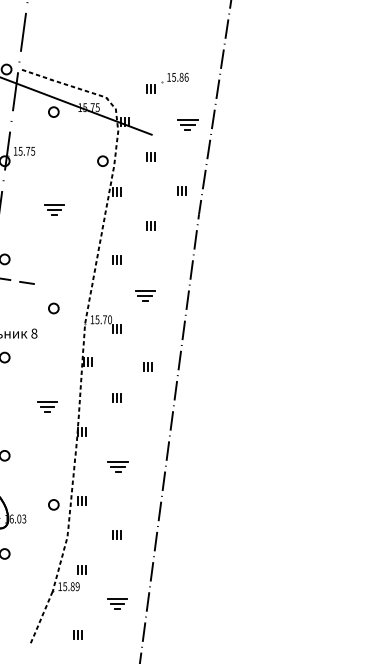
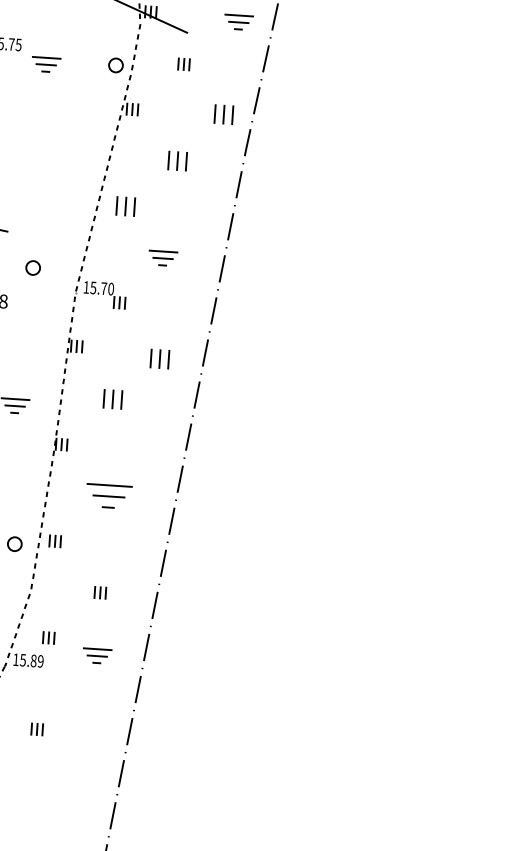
part: (181, 190) -> (223, 113), size x1.6
part: (54, 209) -> (46, 64), moved
part: (150, 225) -> (176, 160), size x1.6
part: (116, 259) -> (125, 204), size x1.6
part: (147, 366) -> (159, 358), size x1.6
part: (116, 397) -> (112, 399), size x1.6
part: (117, 466) -> (107, 496), size x1.6
part: (117, 603) -> (97, 655), moved

